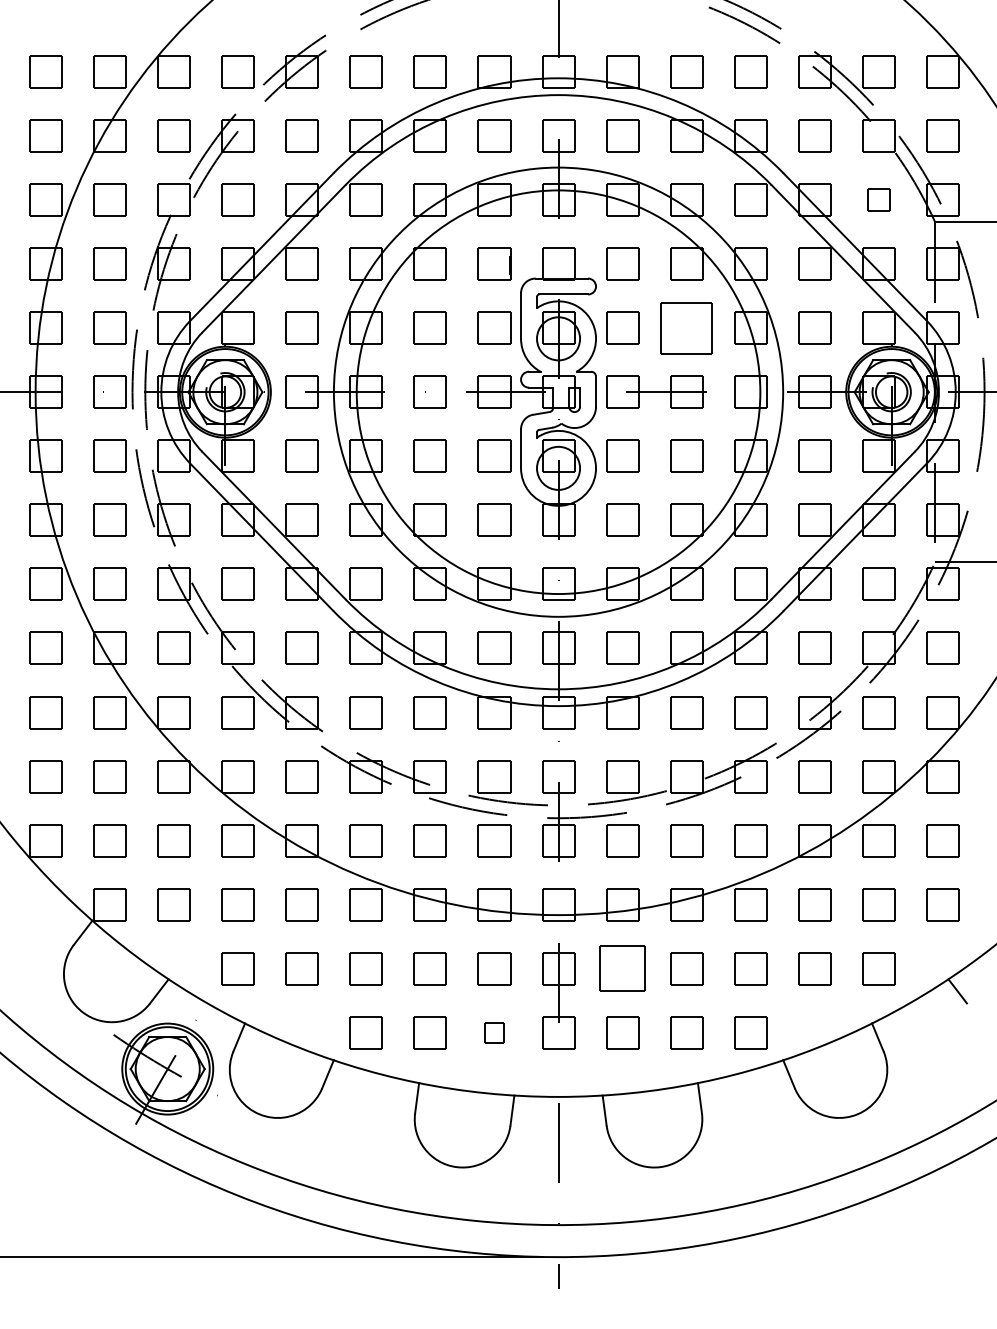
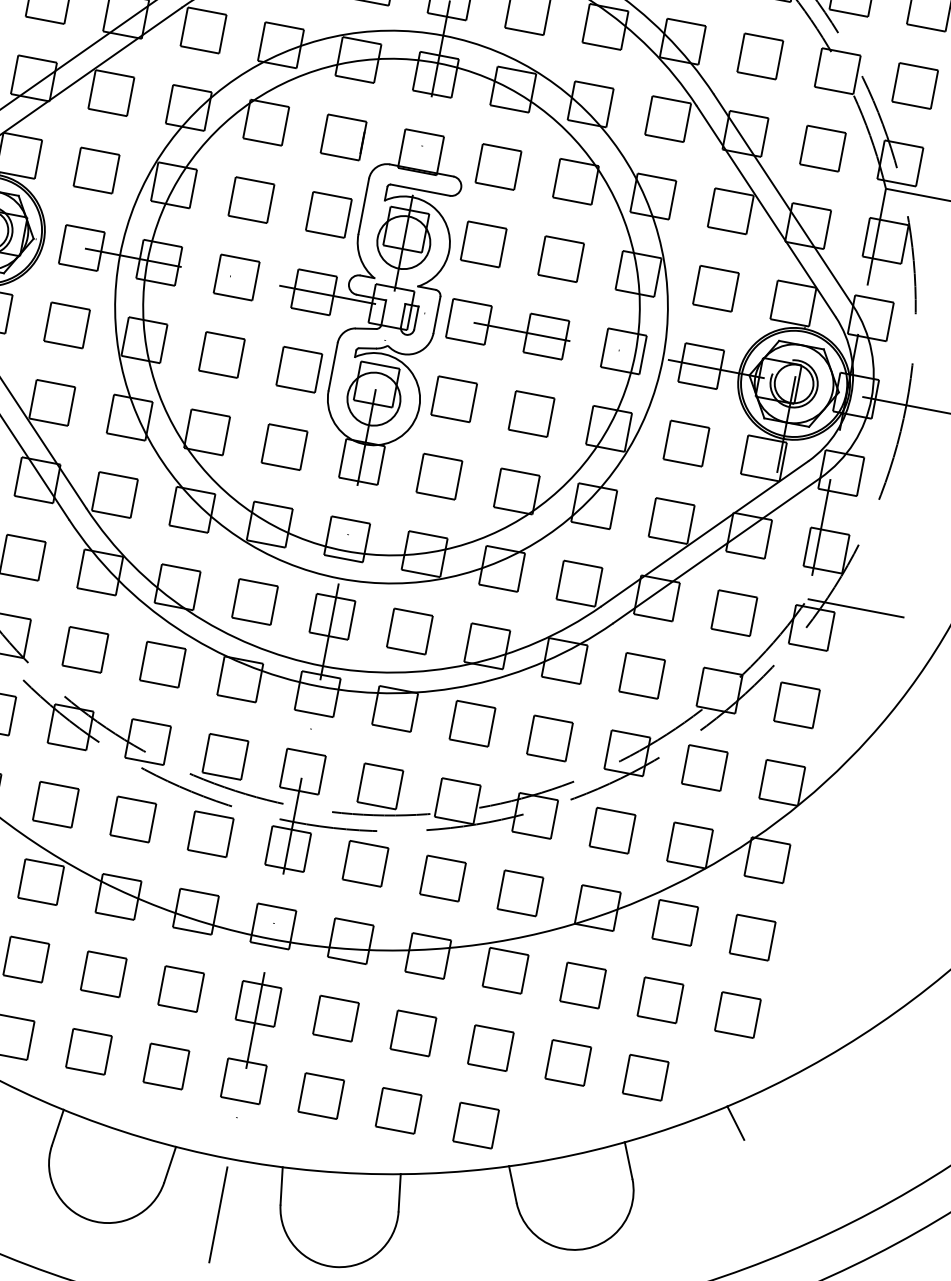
part: (878, 199) -> (822, 147), size x1.43
part: (686, 327) -> (561, 258), size x0.62
part: (622, 968) -> (335, 1018), size x0.71
part: (494, 1032) -> (166, 1066), size x1.67

